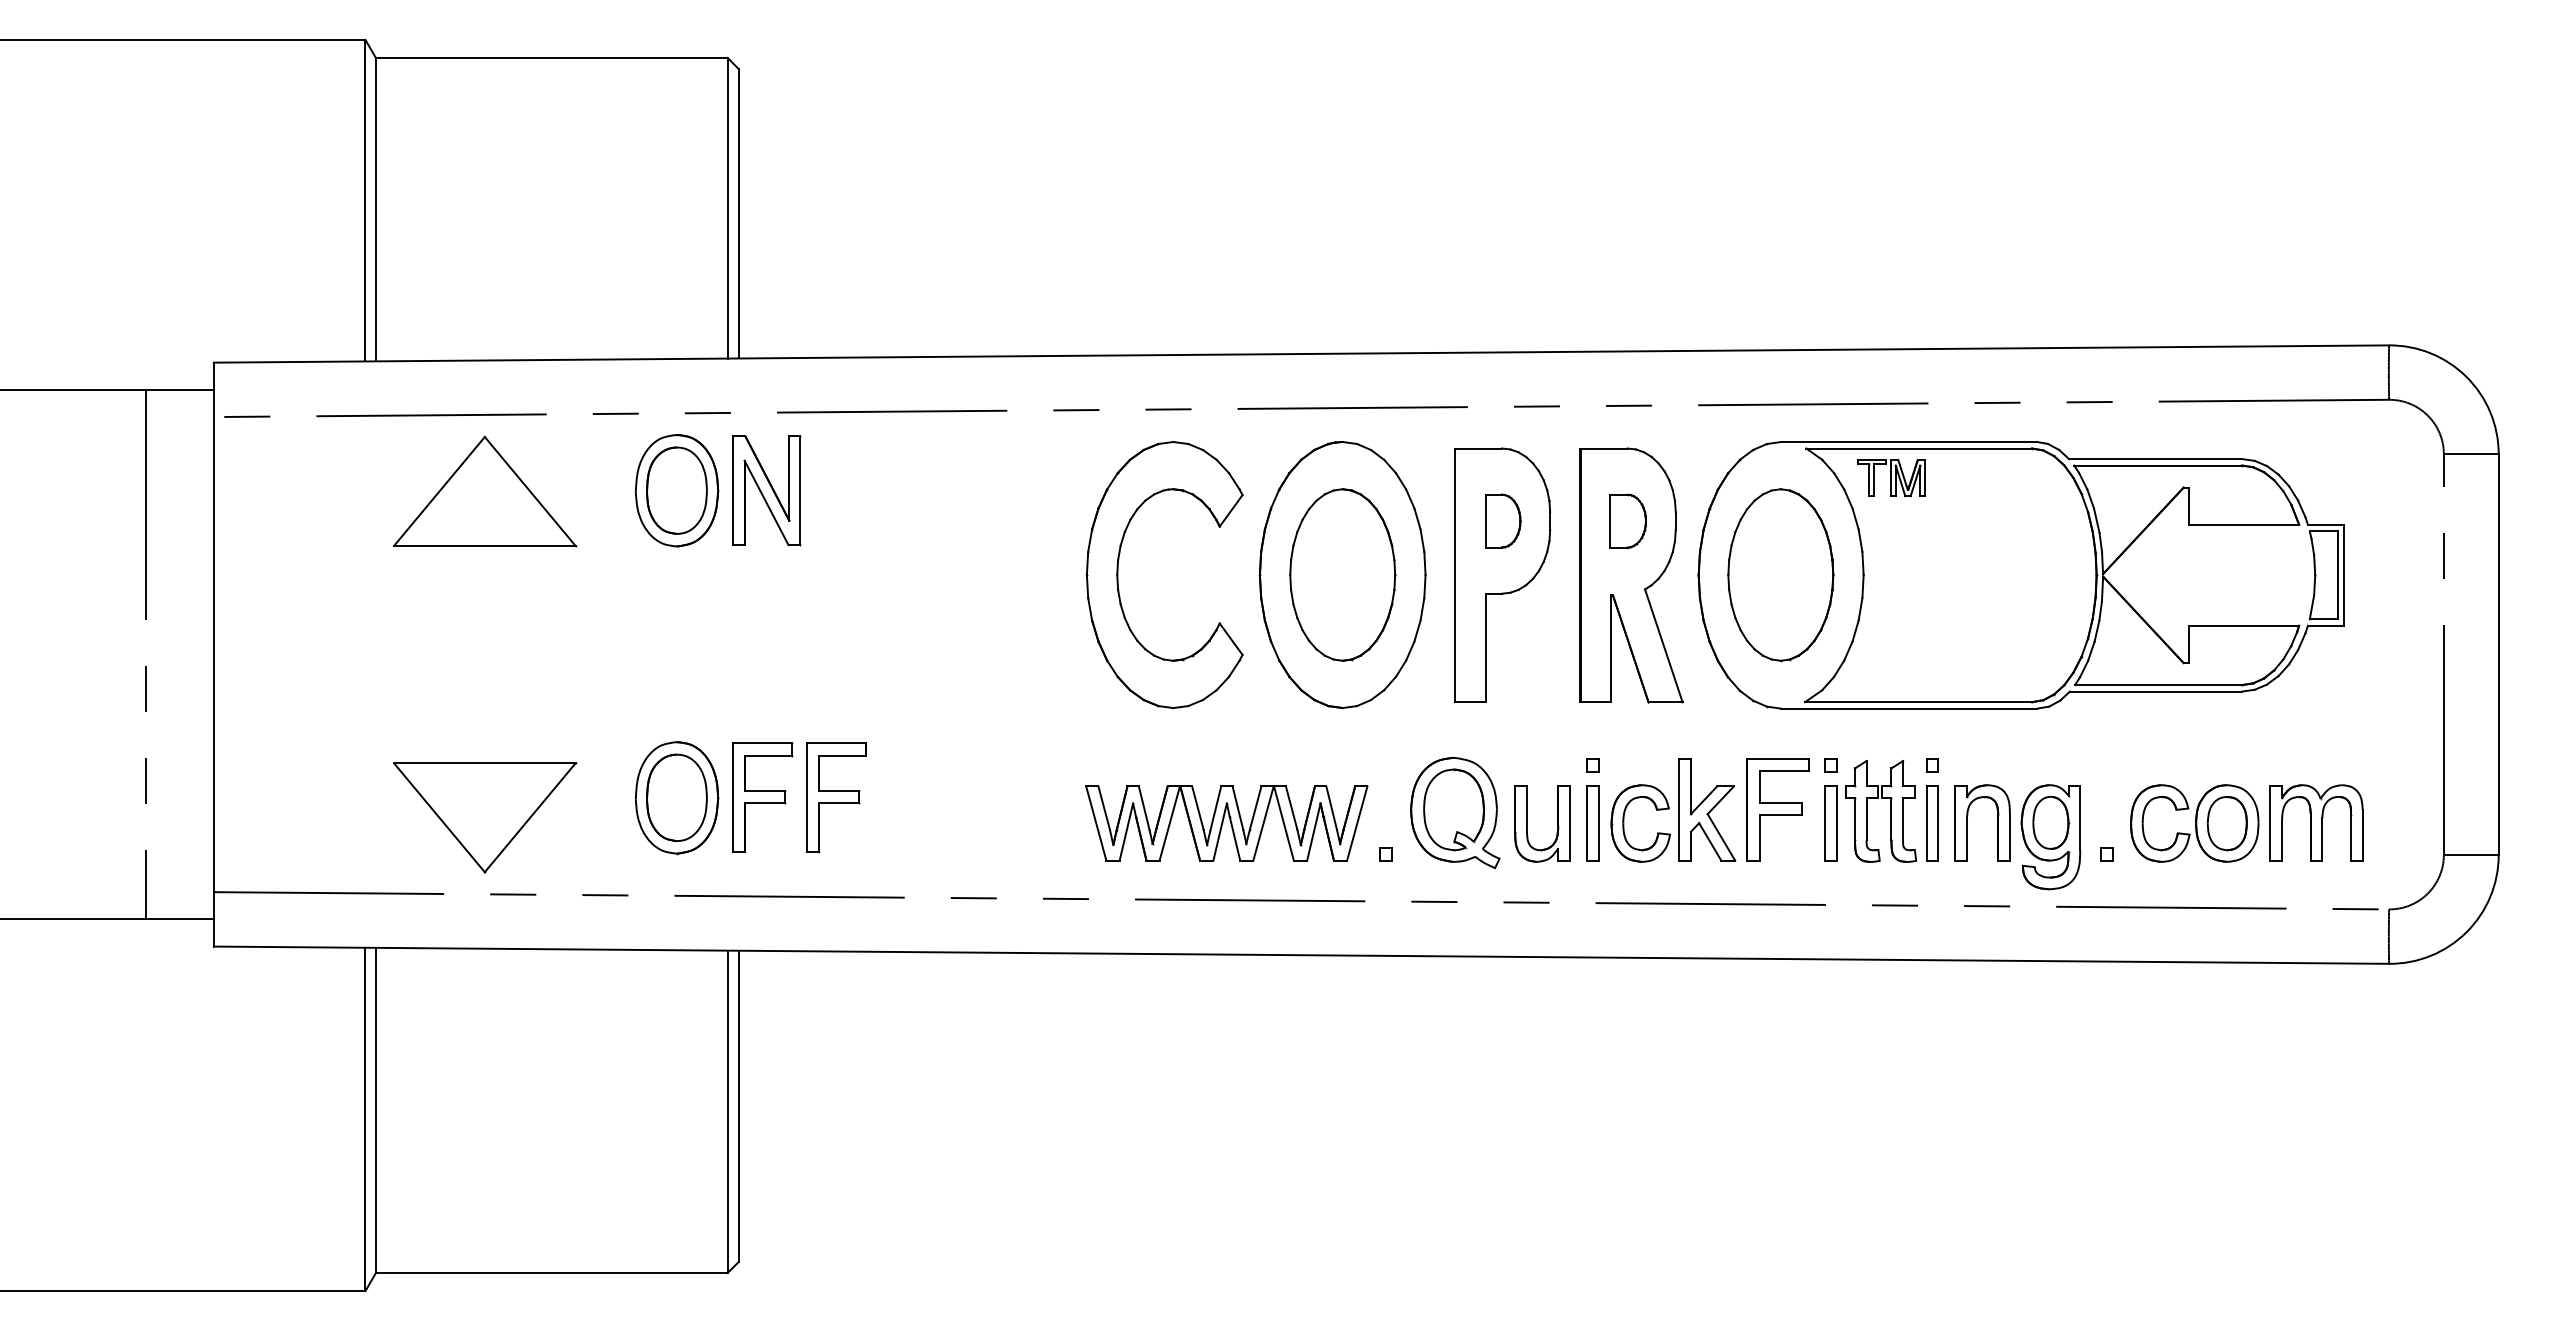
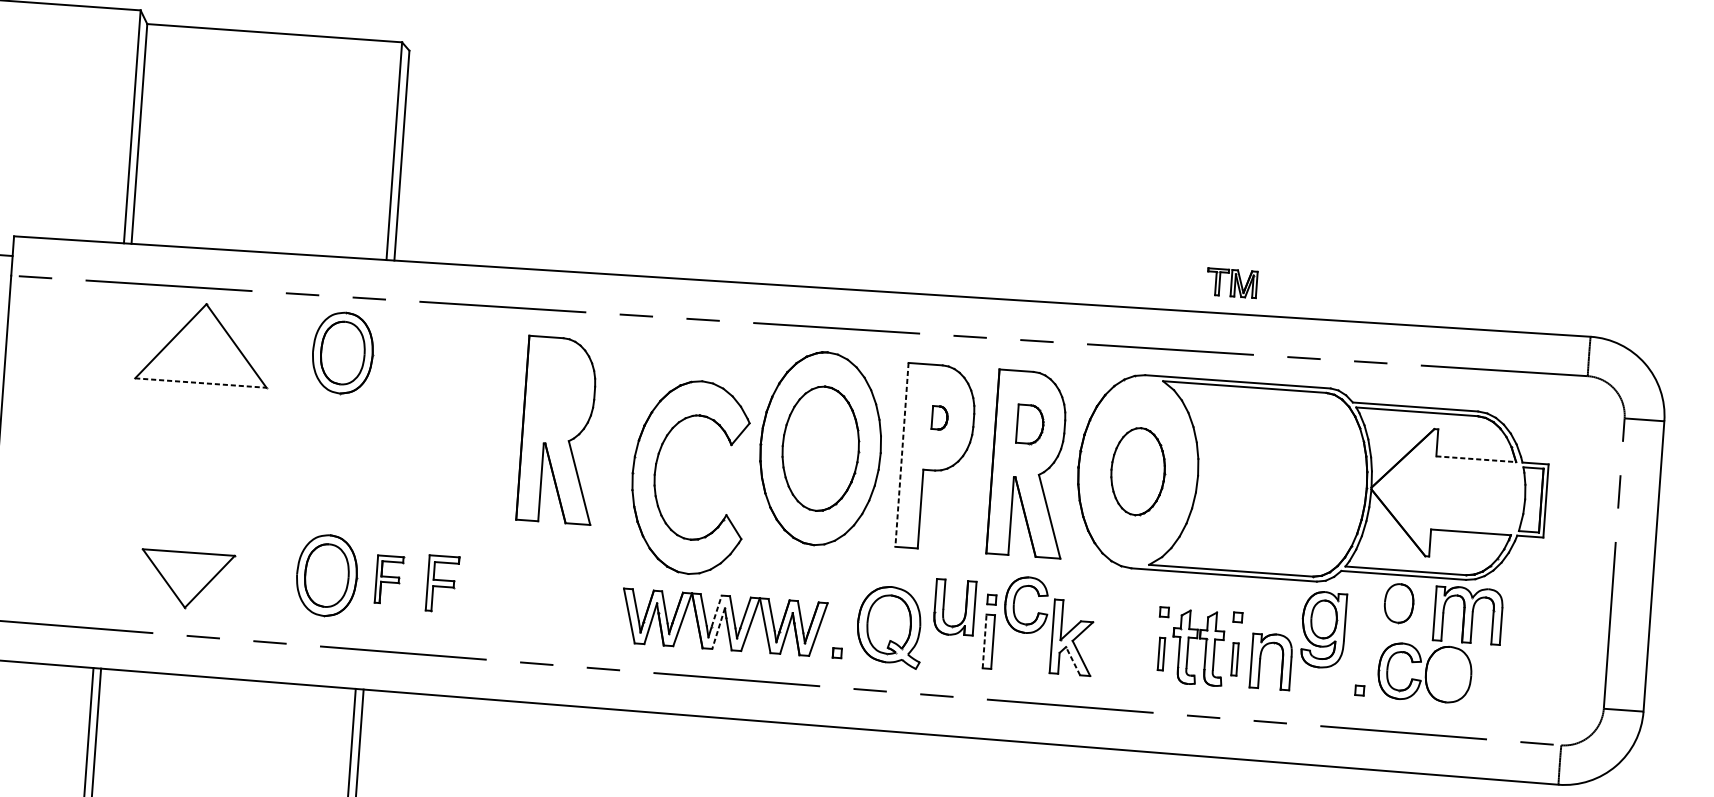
part: (1891, 477) -> (1232, 282), moved
part: (766, 490) -> (407, 357), removed
part: (1503, 520) -> (940, 417), size x0.6
line: (2244, 524) -> (1476, 459), solid -> dashed
line: (484, 545) -> (200, 382), solid -> dashed
part: (1118, 574) -> (655, 474), moved
part: (982, 575) -> (559, 430), added
line: (1454, 575) -> (901, 454), solid -> dashed
part: (1780, 575) -> (1137, 471), size x0.7
part: (762, 797) -> (388, 579), size x0.6
part: (836, 797) -> (442, 583), size x0.7
line: (1215, 808) -> (716, 611), solid -> dashed
part: (1777, 809) -> (1123, 641), removed
part: (485, 817) -> (187, 579), size x0.7
part: (2316, 822) -> (1468, 614), moved
part: (1527, 823) -> (943, 606), moved
line: (1586, 823) -> (984, 641), solid -> dashed
part: (1624, 823) -> (1014, 604), moved
part: (1830, 823) -> (1161, 654), size x0.6
part: (1932, 823) -> (1235, 659), size x0.6
part: (2226, 823) -> (1398, 603), moved
line: (1220, 832) -> (718, 628), solid -> dashed
part: (2050, 837) -> (1323, 630), moved
line: (1710, 841) -> (1073, 660), solid -> dashed

